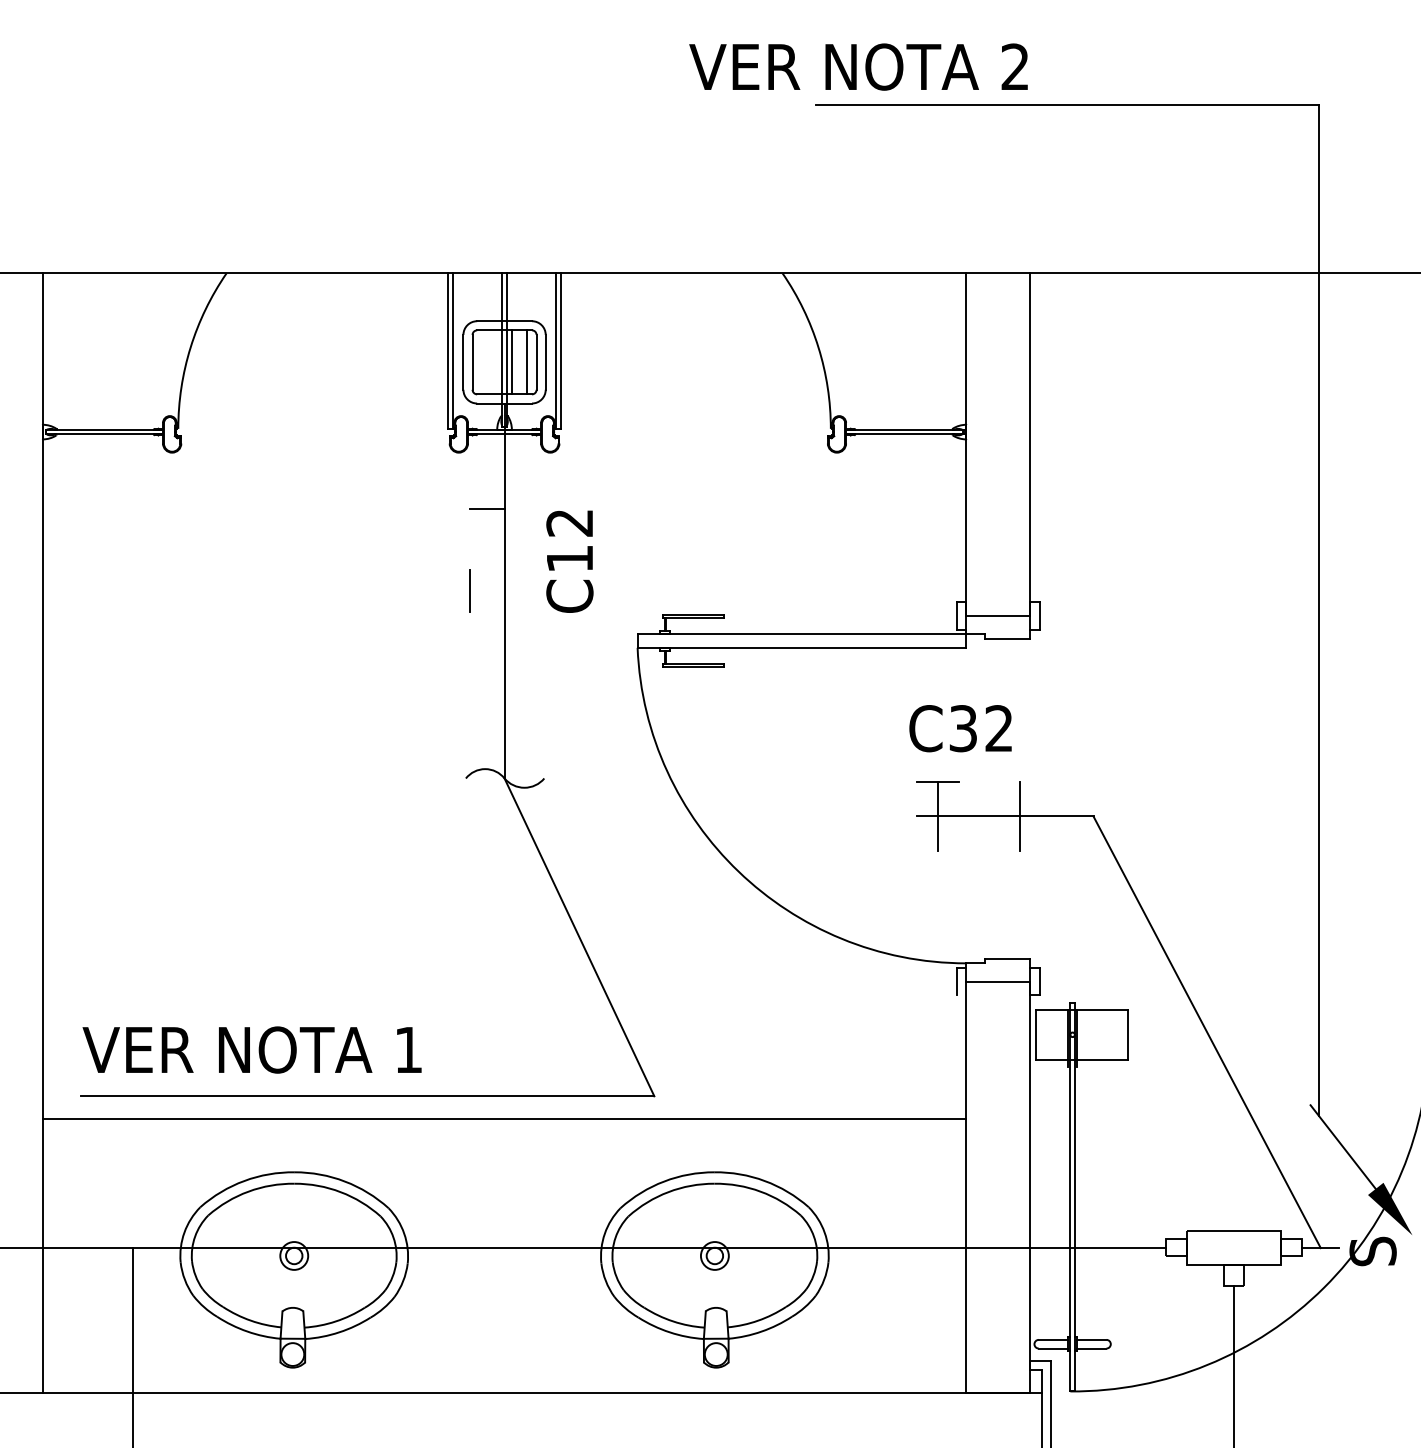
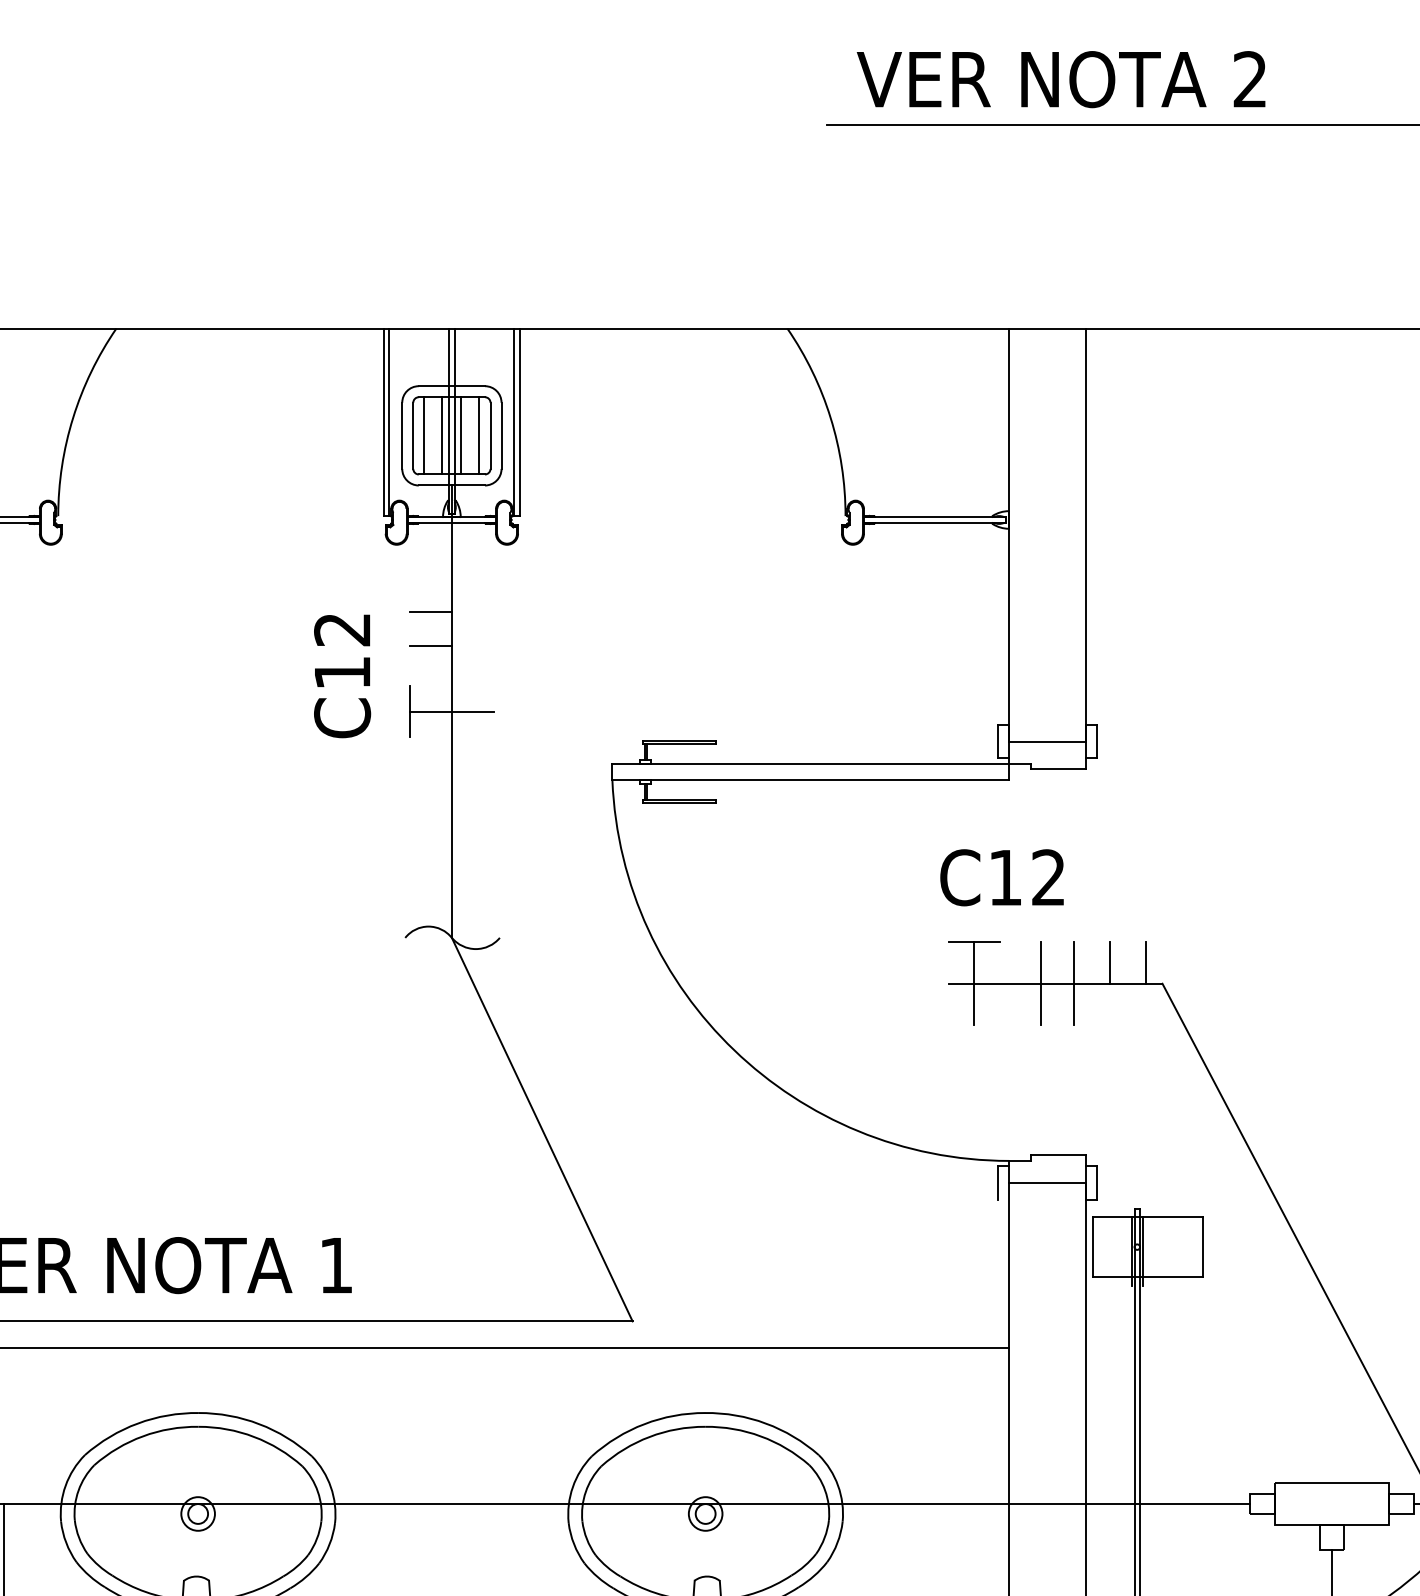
text: (858, 66) -> (1061, 78), moved
line: (481, 362) -> (424, 436), added
line: (496, 362) -> (442, 436), added
line: (487, 536) -> (431, 645), added
text: (569, 561) -> (342, 676), moved
line: (504, 591) -> (451, 712), added
text: (962, 728) -> (1004, 877), C32 -> C12
line: (1050, 799) -> (1110, 963), added
line: (1080, 799) -> (1146, 963), added
line: (992, 816) -> (1040, 983), added

